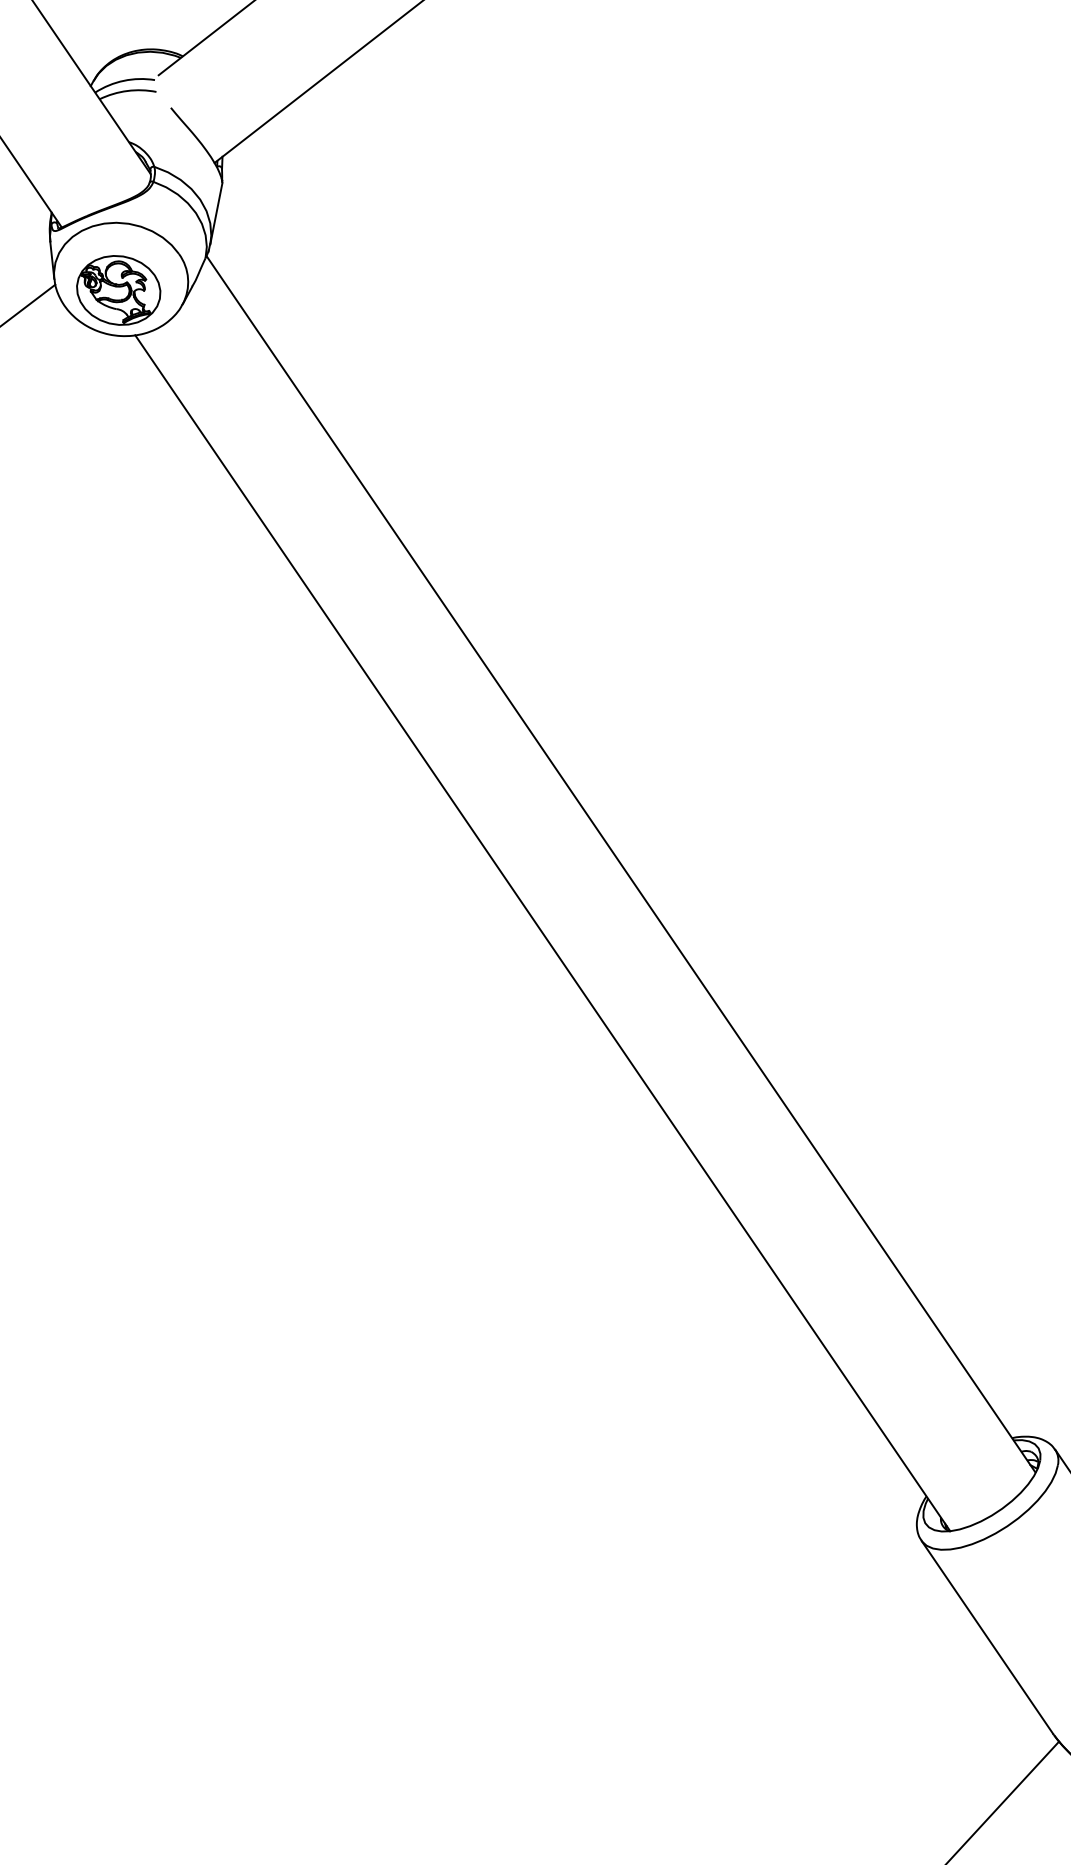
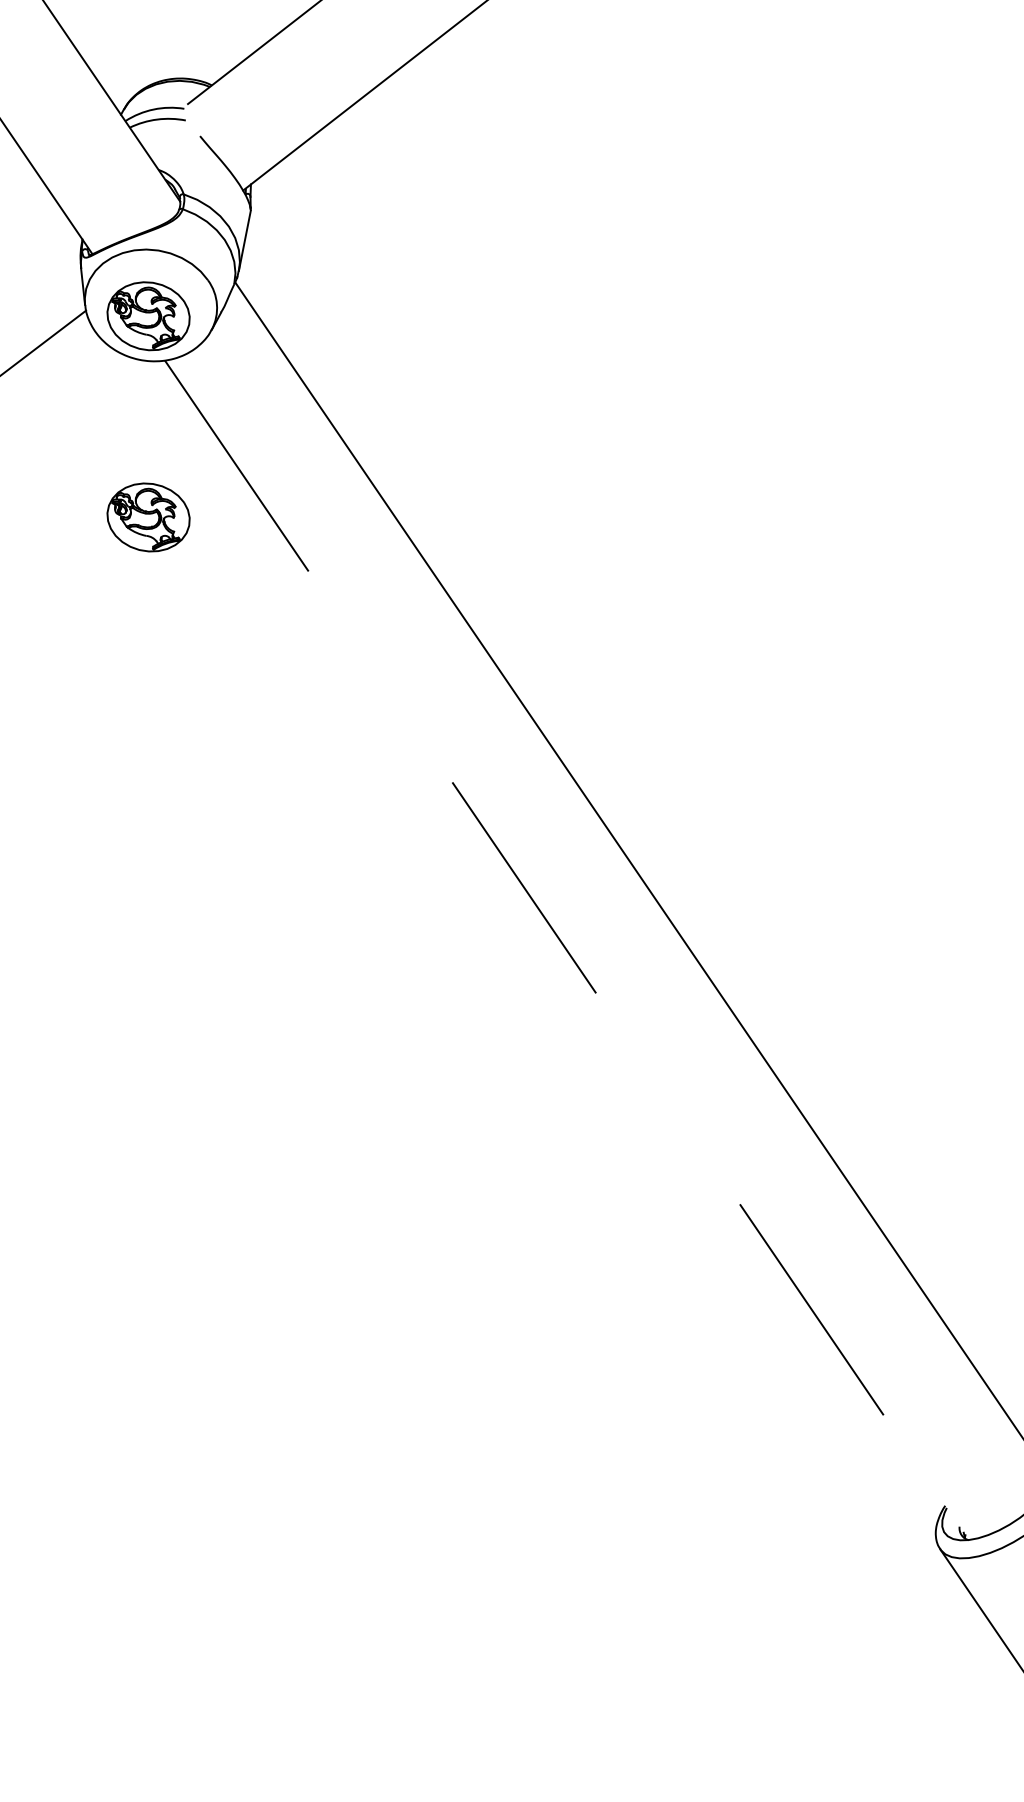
part: (118, 494) -> (148, 517), added
line: (542, 933) -> (566, 950), solid -> dashed

